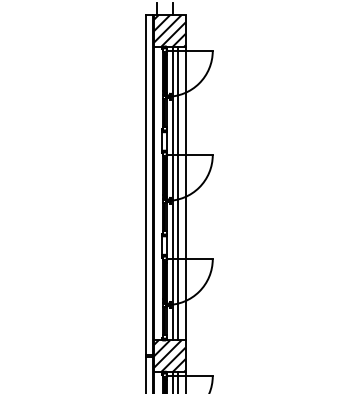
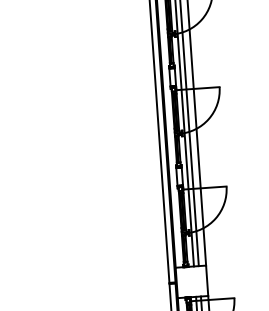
hatch: (169, 356) -> (191, 282), removed

